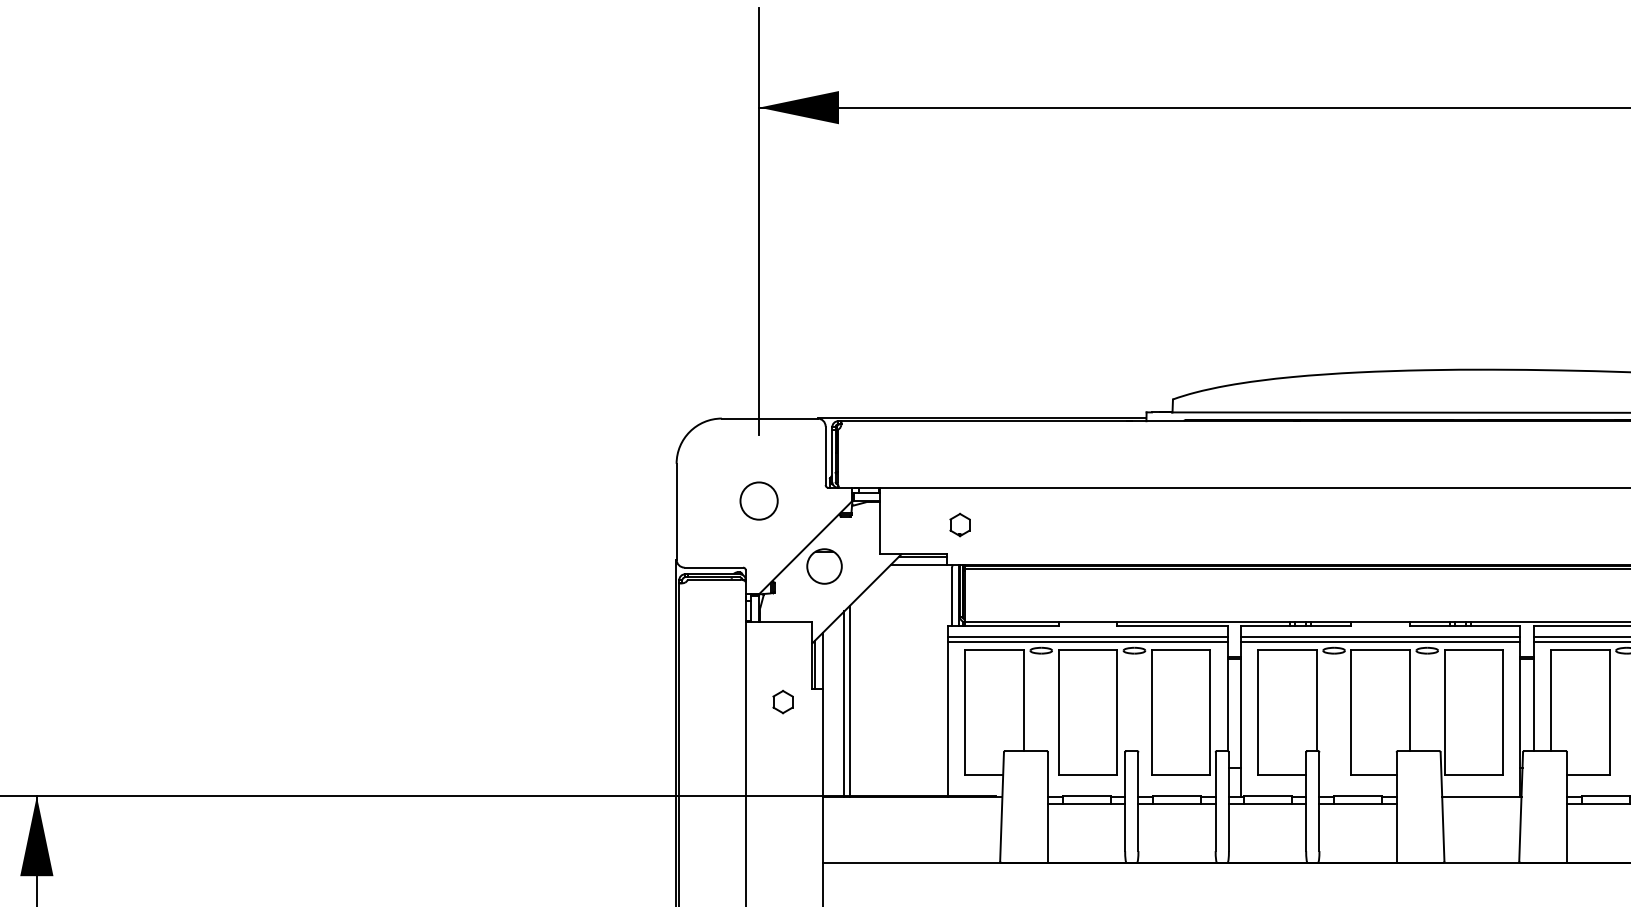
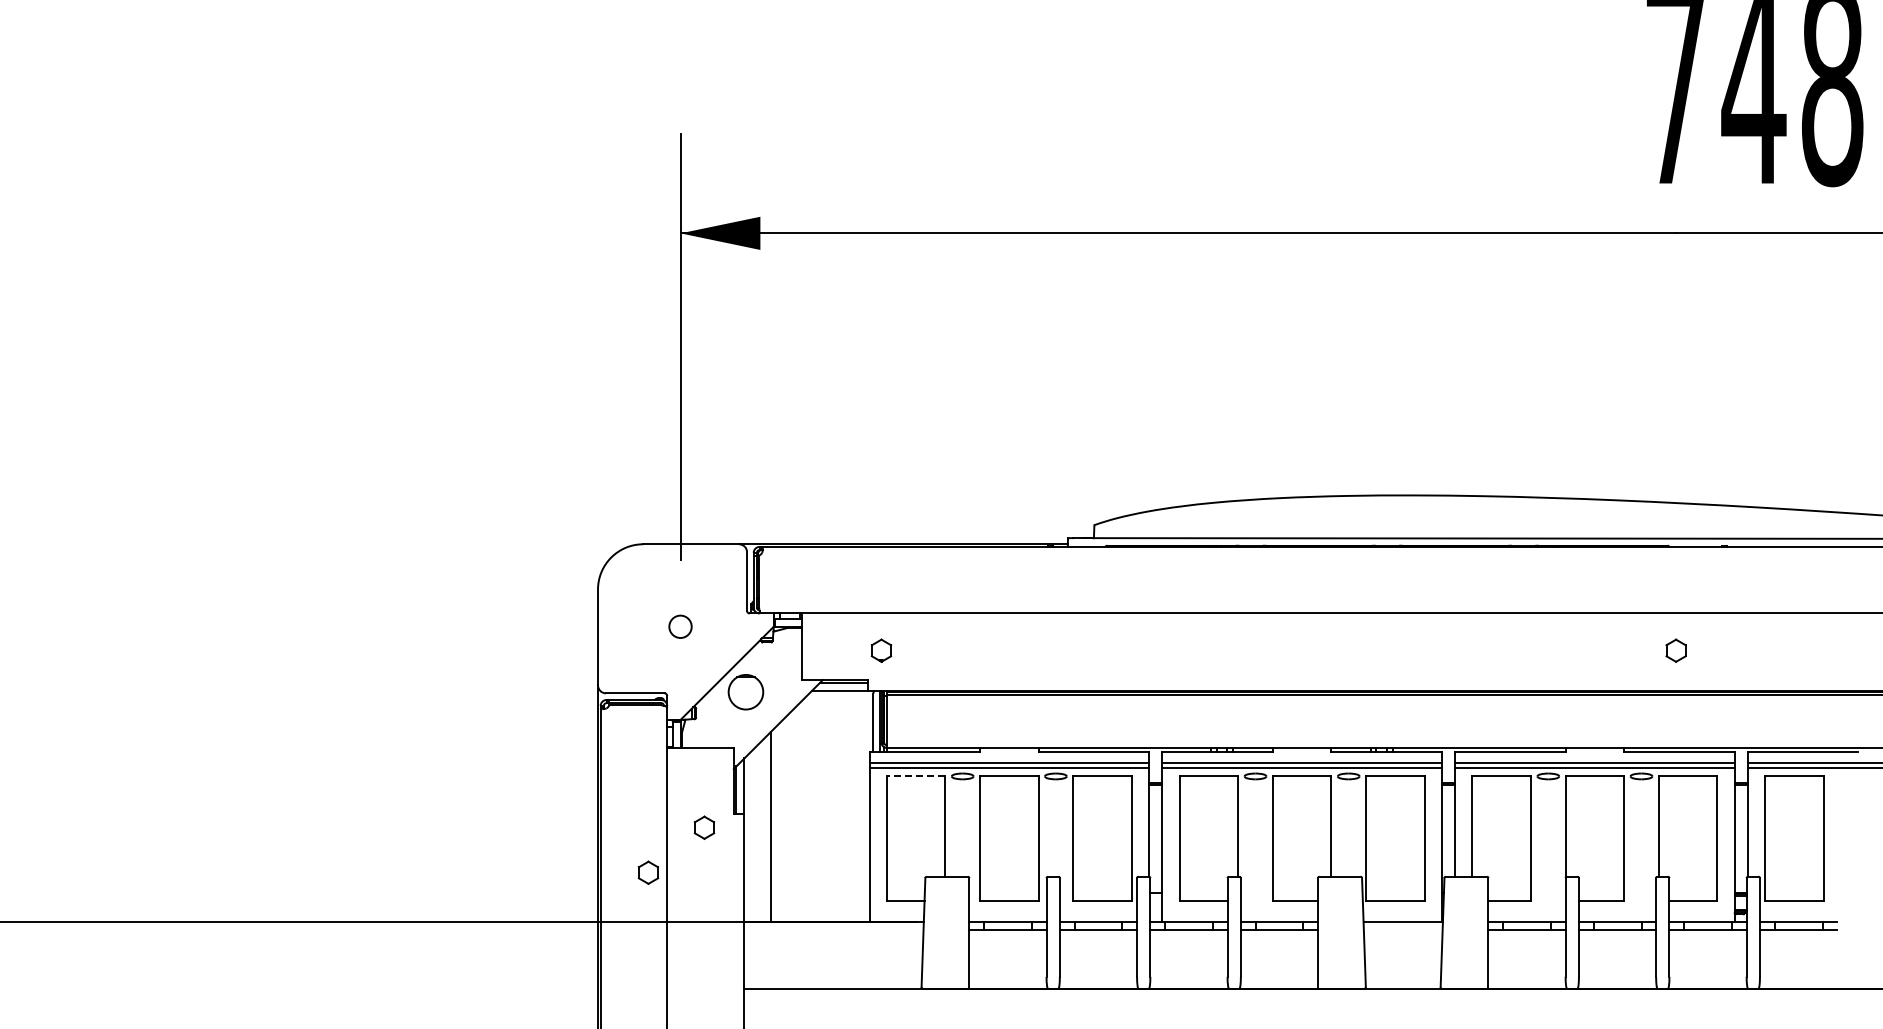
circle: (759, 500) -> (680, 626), size x0.6
line: (994, 649) -> (915, 775), solid -> dashed
line: (844, 703) -> (765, 829), removed
part: (727, 746) -> (648, 872), added

